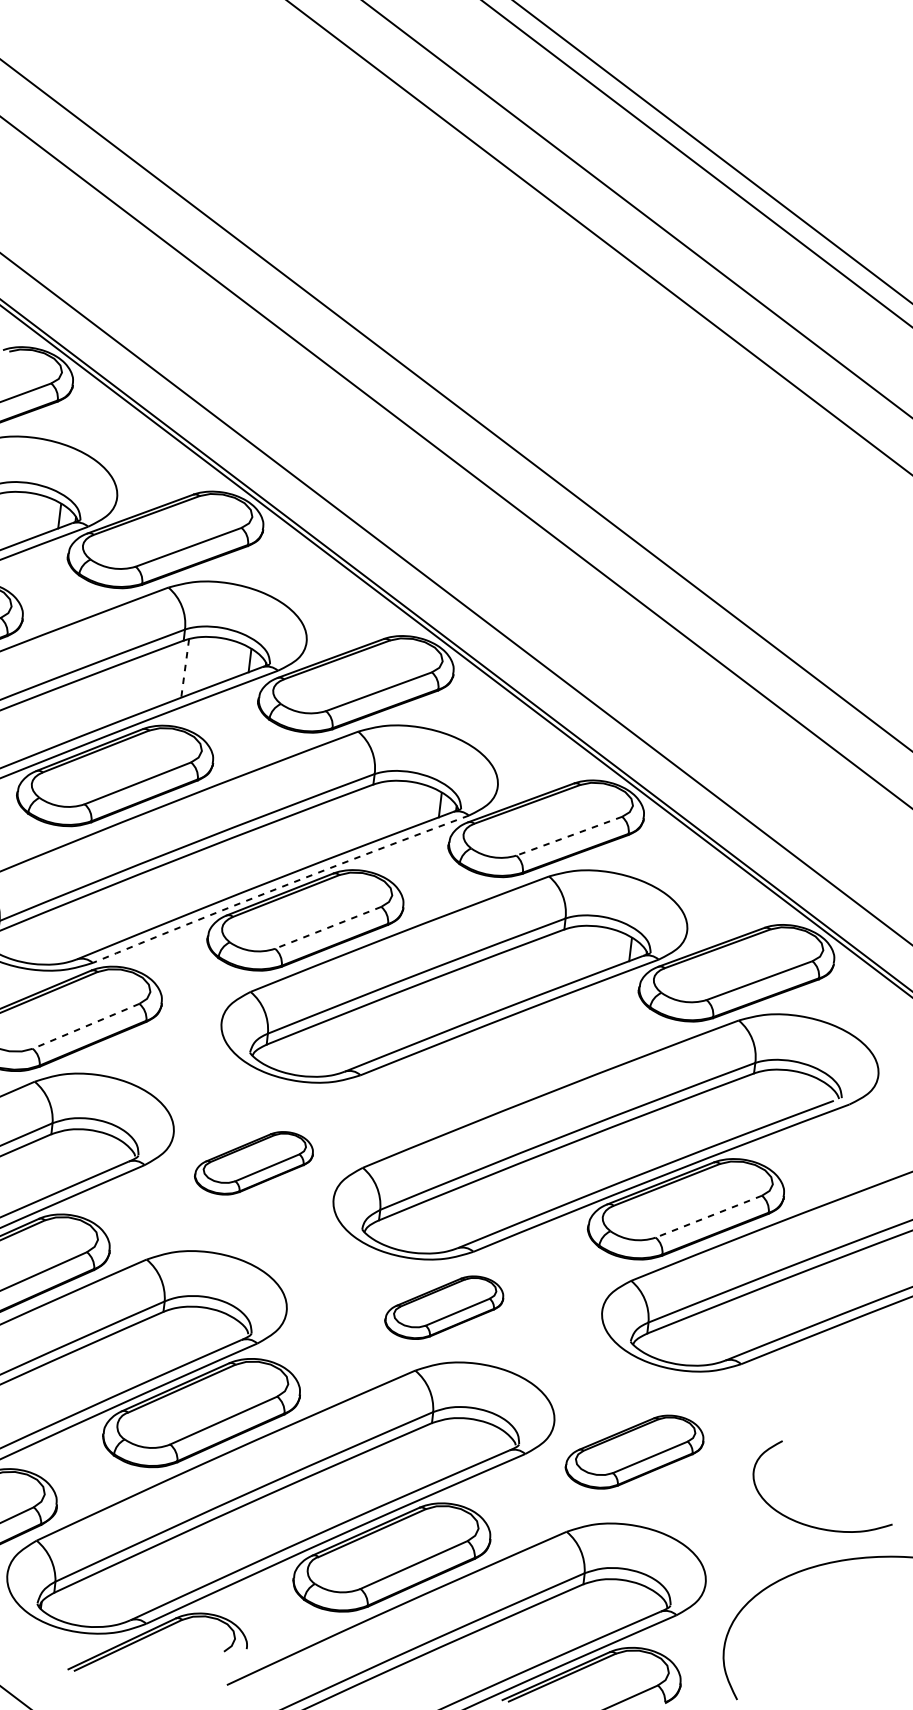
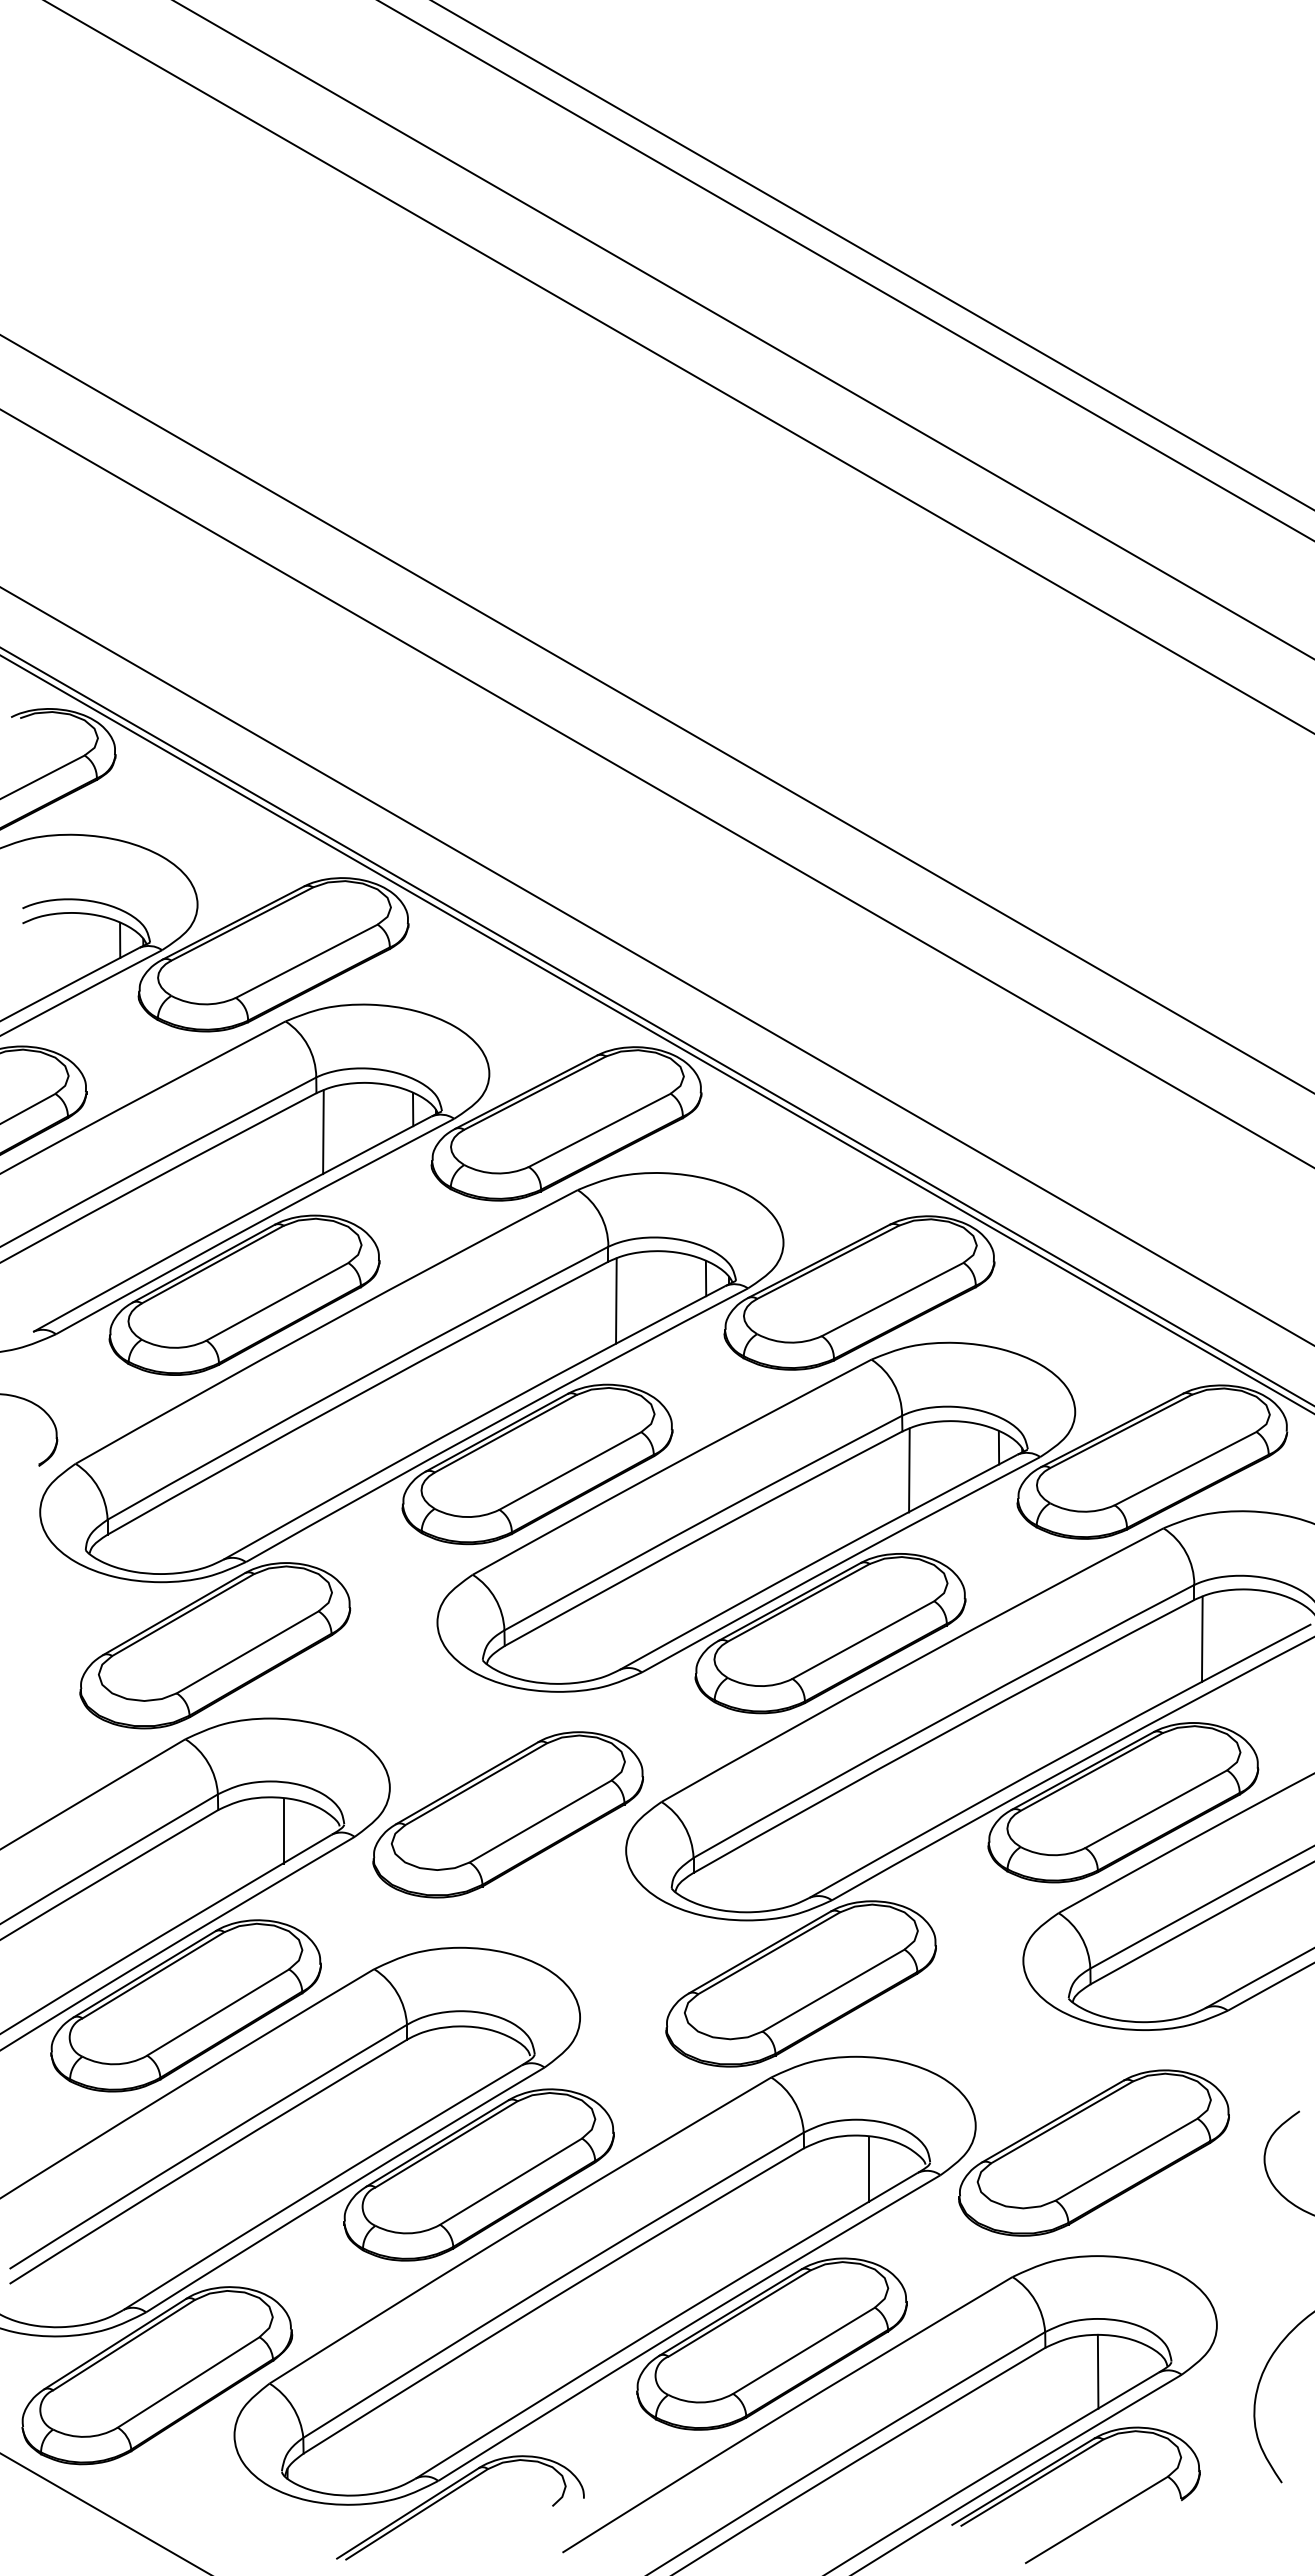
line: (185, 668) -> (323, 1132), dashed -> solid
line: (375, 812) -> (616, 1300), added
line: (569, 836) -> (892, 1299), dashed -> solid
arc: (280, 887) -> (495, 1422), dashed -> solid
line: (328, 928) -> (570, 1471), dashed -> solid
line: (565, 957) -> (909, 1470), added
line: (85, 1026) -> (247, 1652), dashed -> solid
part: (496, 1064) -> (830, 1633), added
line: (755, 1101) -> (1201, 1638), added
line: (95, 1154) -> (283, 1830), added
part: (253, 1162) -> (507, 1814), size x1.67
line: (708, 1216) -> (1156, 1809), dashed -> solid
part: (444, 1307) -> (800, 1983), size x1.67
line: (475, 1443) -> (869, 2169), added
part: (634, 1451) -> (1093, 2152), size x1.43
line: (617, 1605) -> (1097, 2371), added

